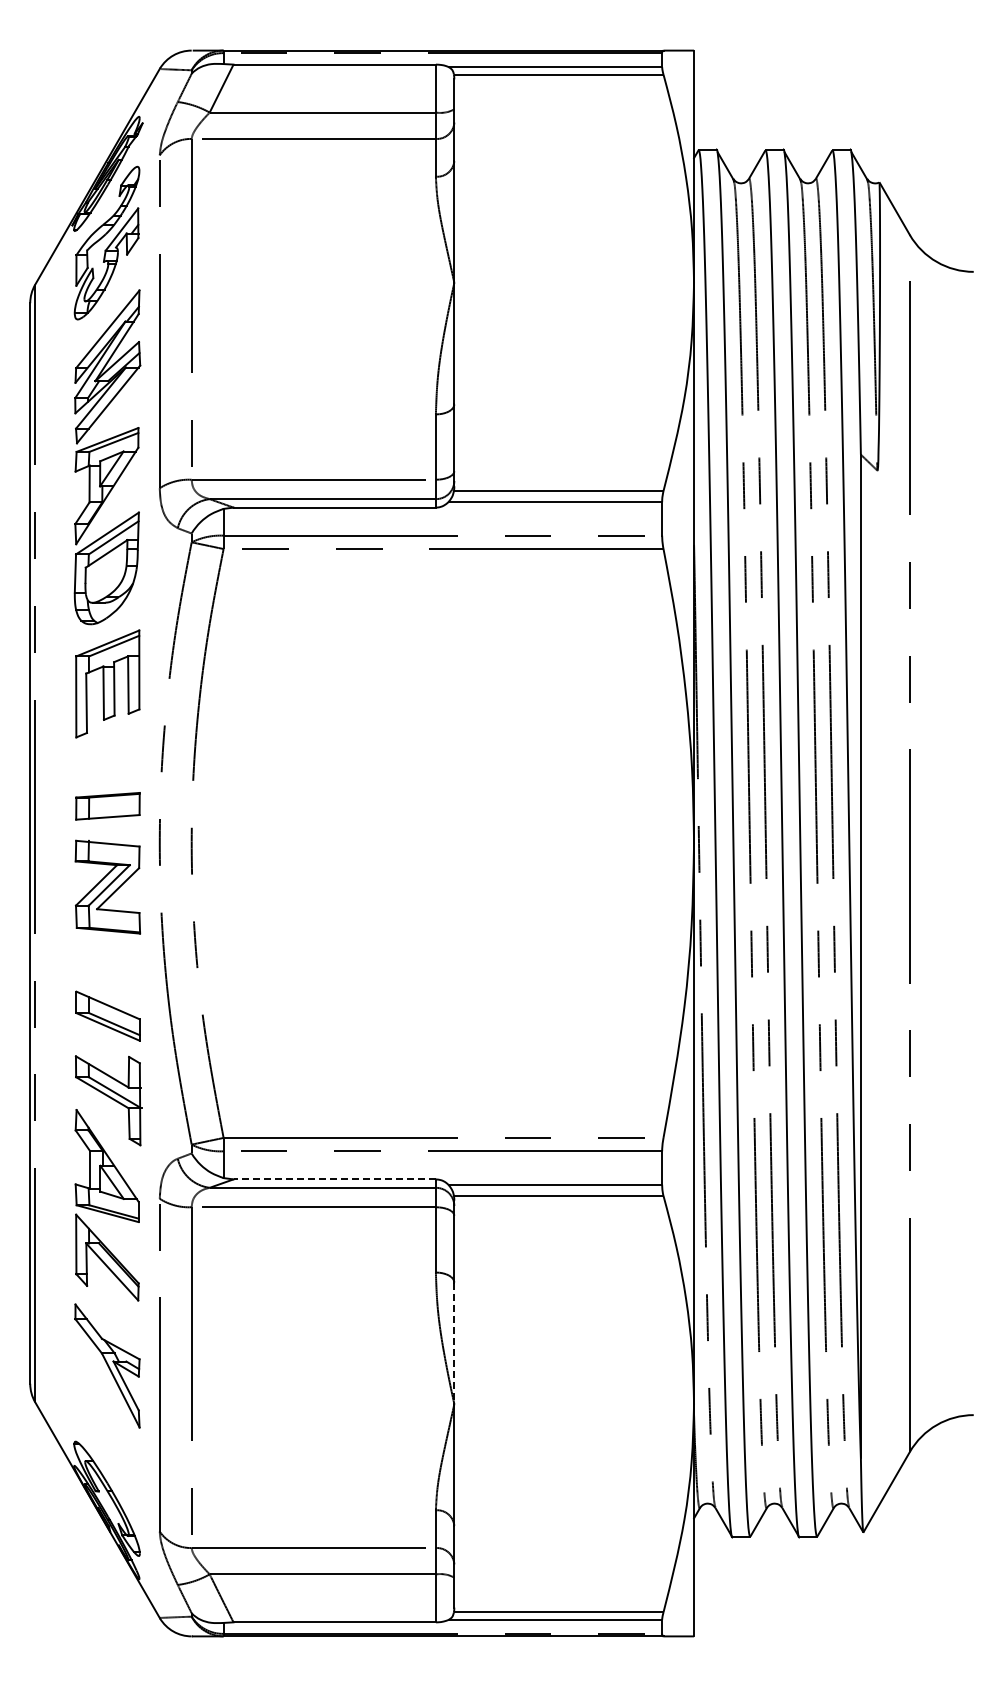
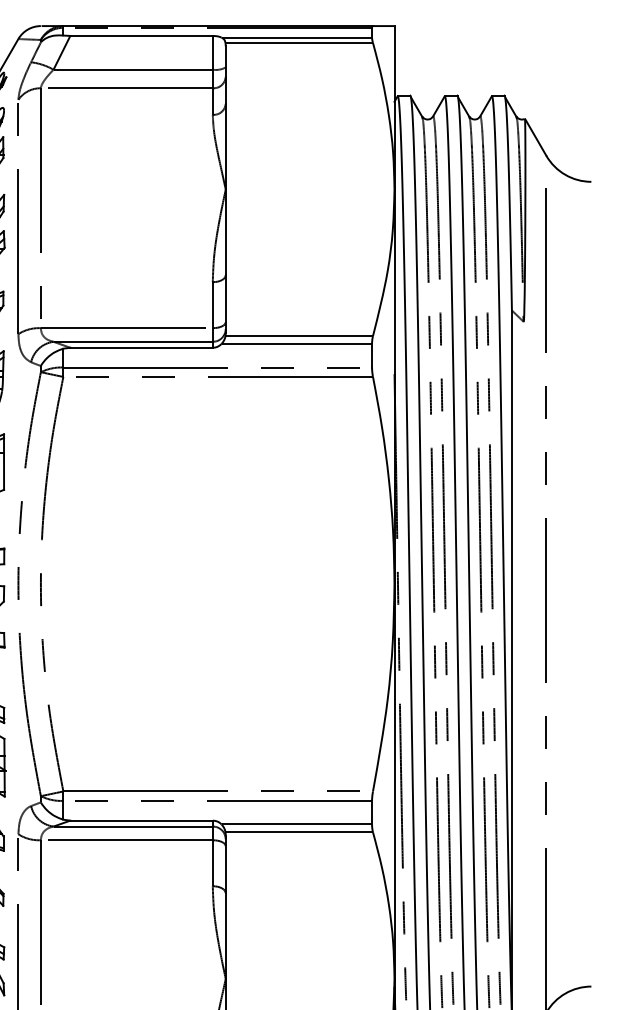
line: (334, 1179) -> (141, 820), dashed -> solid
line: (454, 1343) -> (225, 936), dashed -> solid

